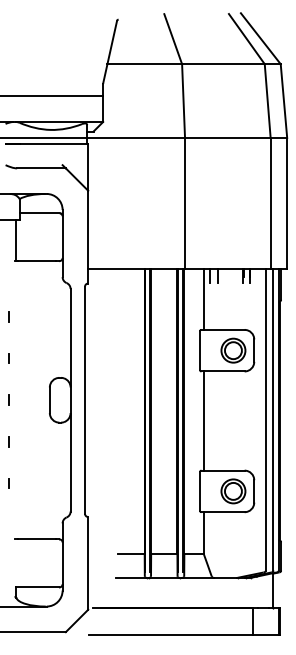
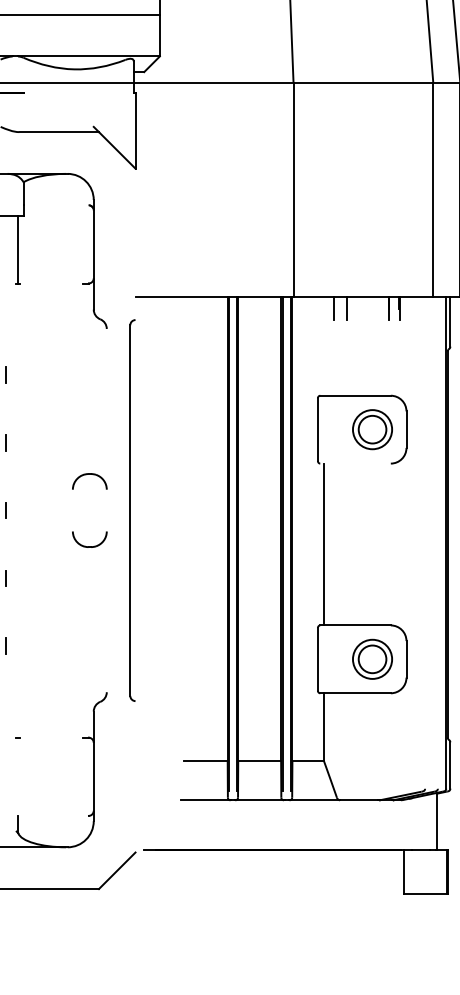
line: (53, 144) -> (78, 93), removed
line: (39, 213) -> (56, 205), removed
line: (88, 236) -> (135, 243), removed
line: (36, 261) -> (51, 284), removed
line: (203, 299) -> (323, 346), removed
line: (222, 371) -> (354, 463), removed
line: (70, 399) -> (106, 509), removed
line: (49, 400) -> (72, 510), removed
line: (265, 419) -> (424, 541), removed
line: (273, 419) -> (437, 541), removed
line: (36, 539) -> (51, 737), removed
line: (88, 563) -> (135, 777), removed
line: (37, 587) -> (52, 816), removed
line: (170, 635) -> (269, 894), removed

